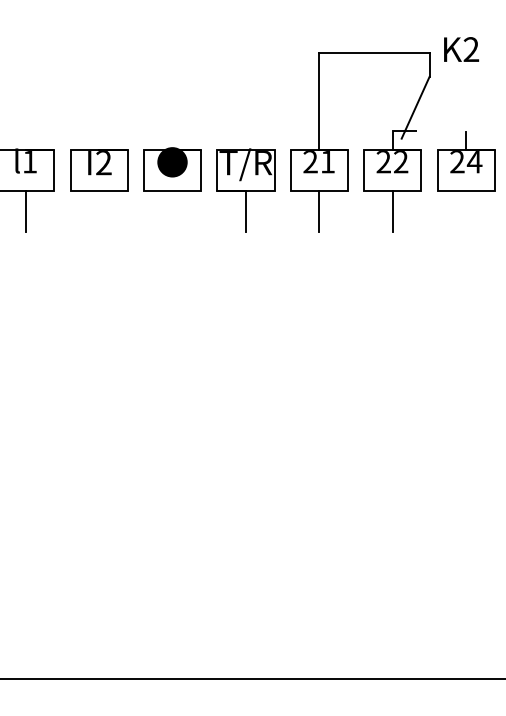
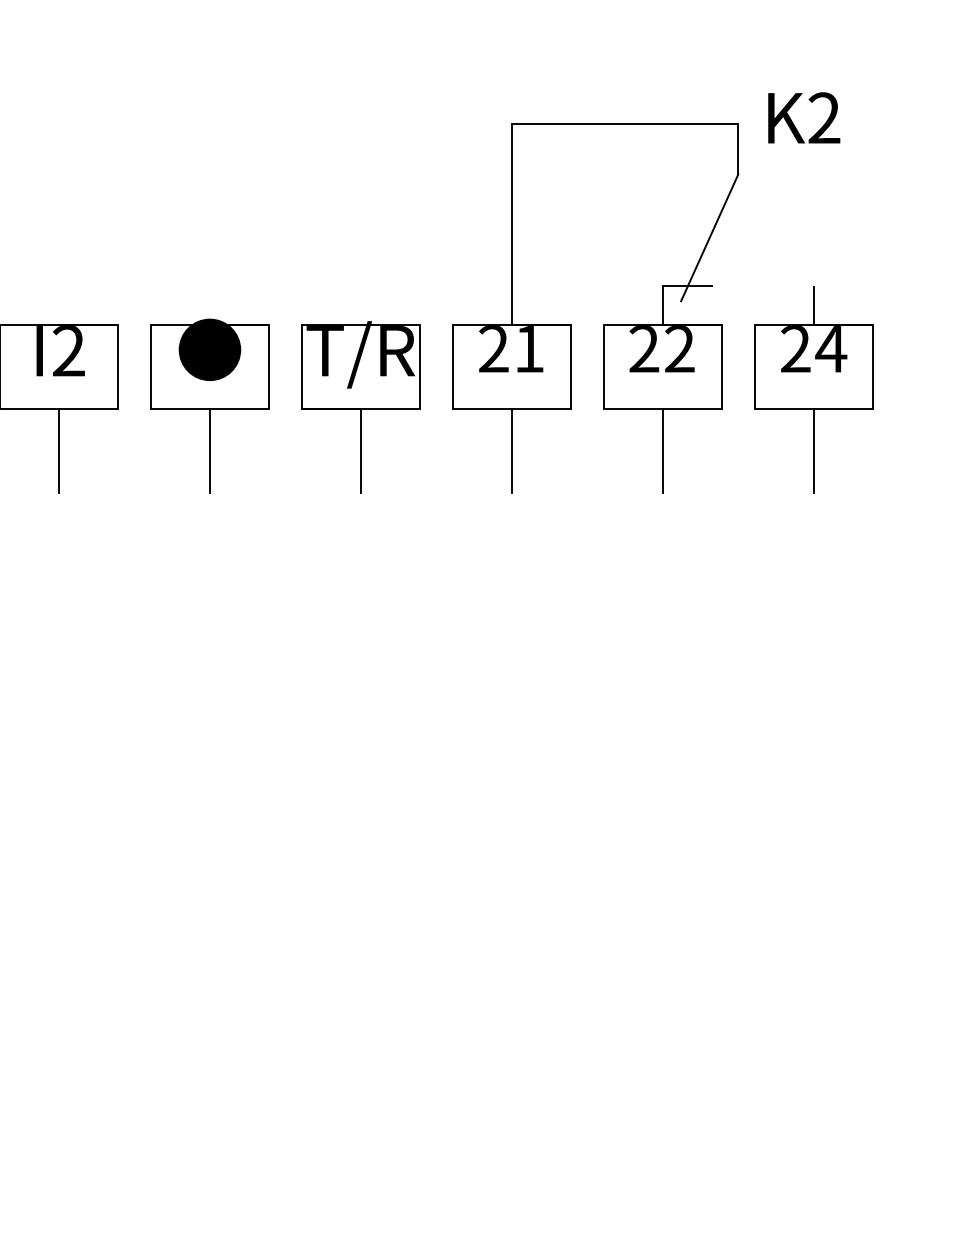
line: (99, 211) -> (59, 450), added
line: (172, 211) -> (209, 450), added
line: (466, 211) -> (814, 450), added

